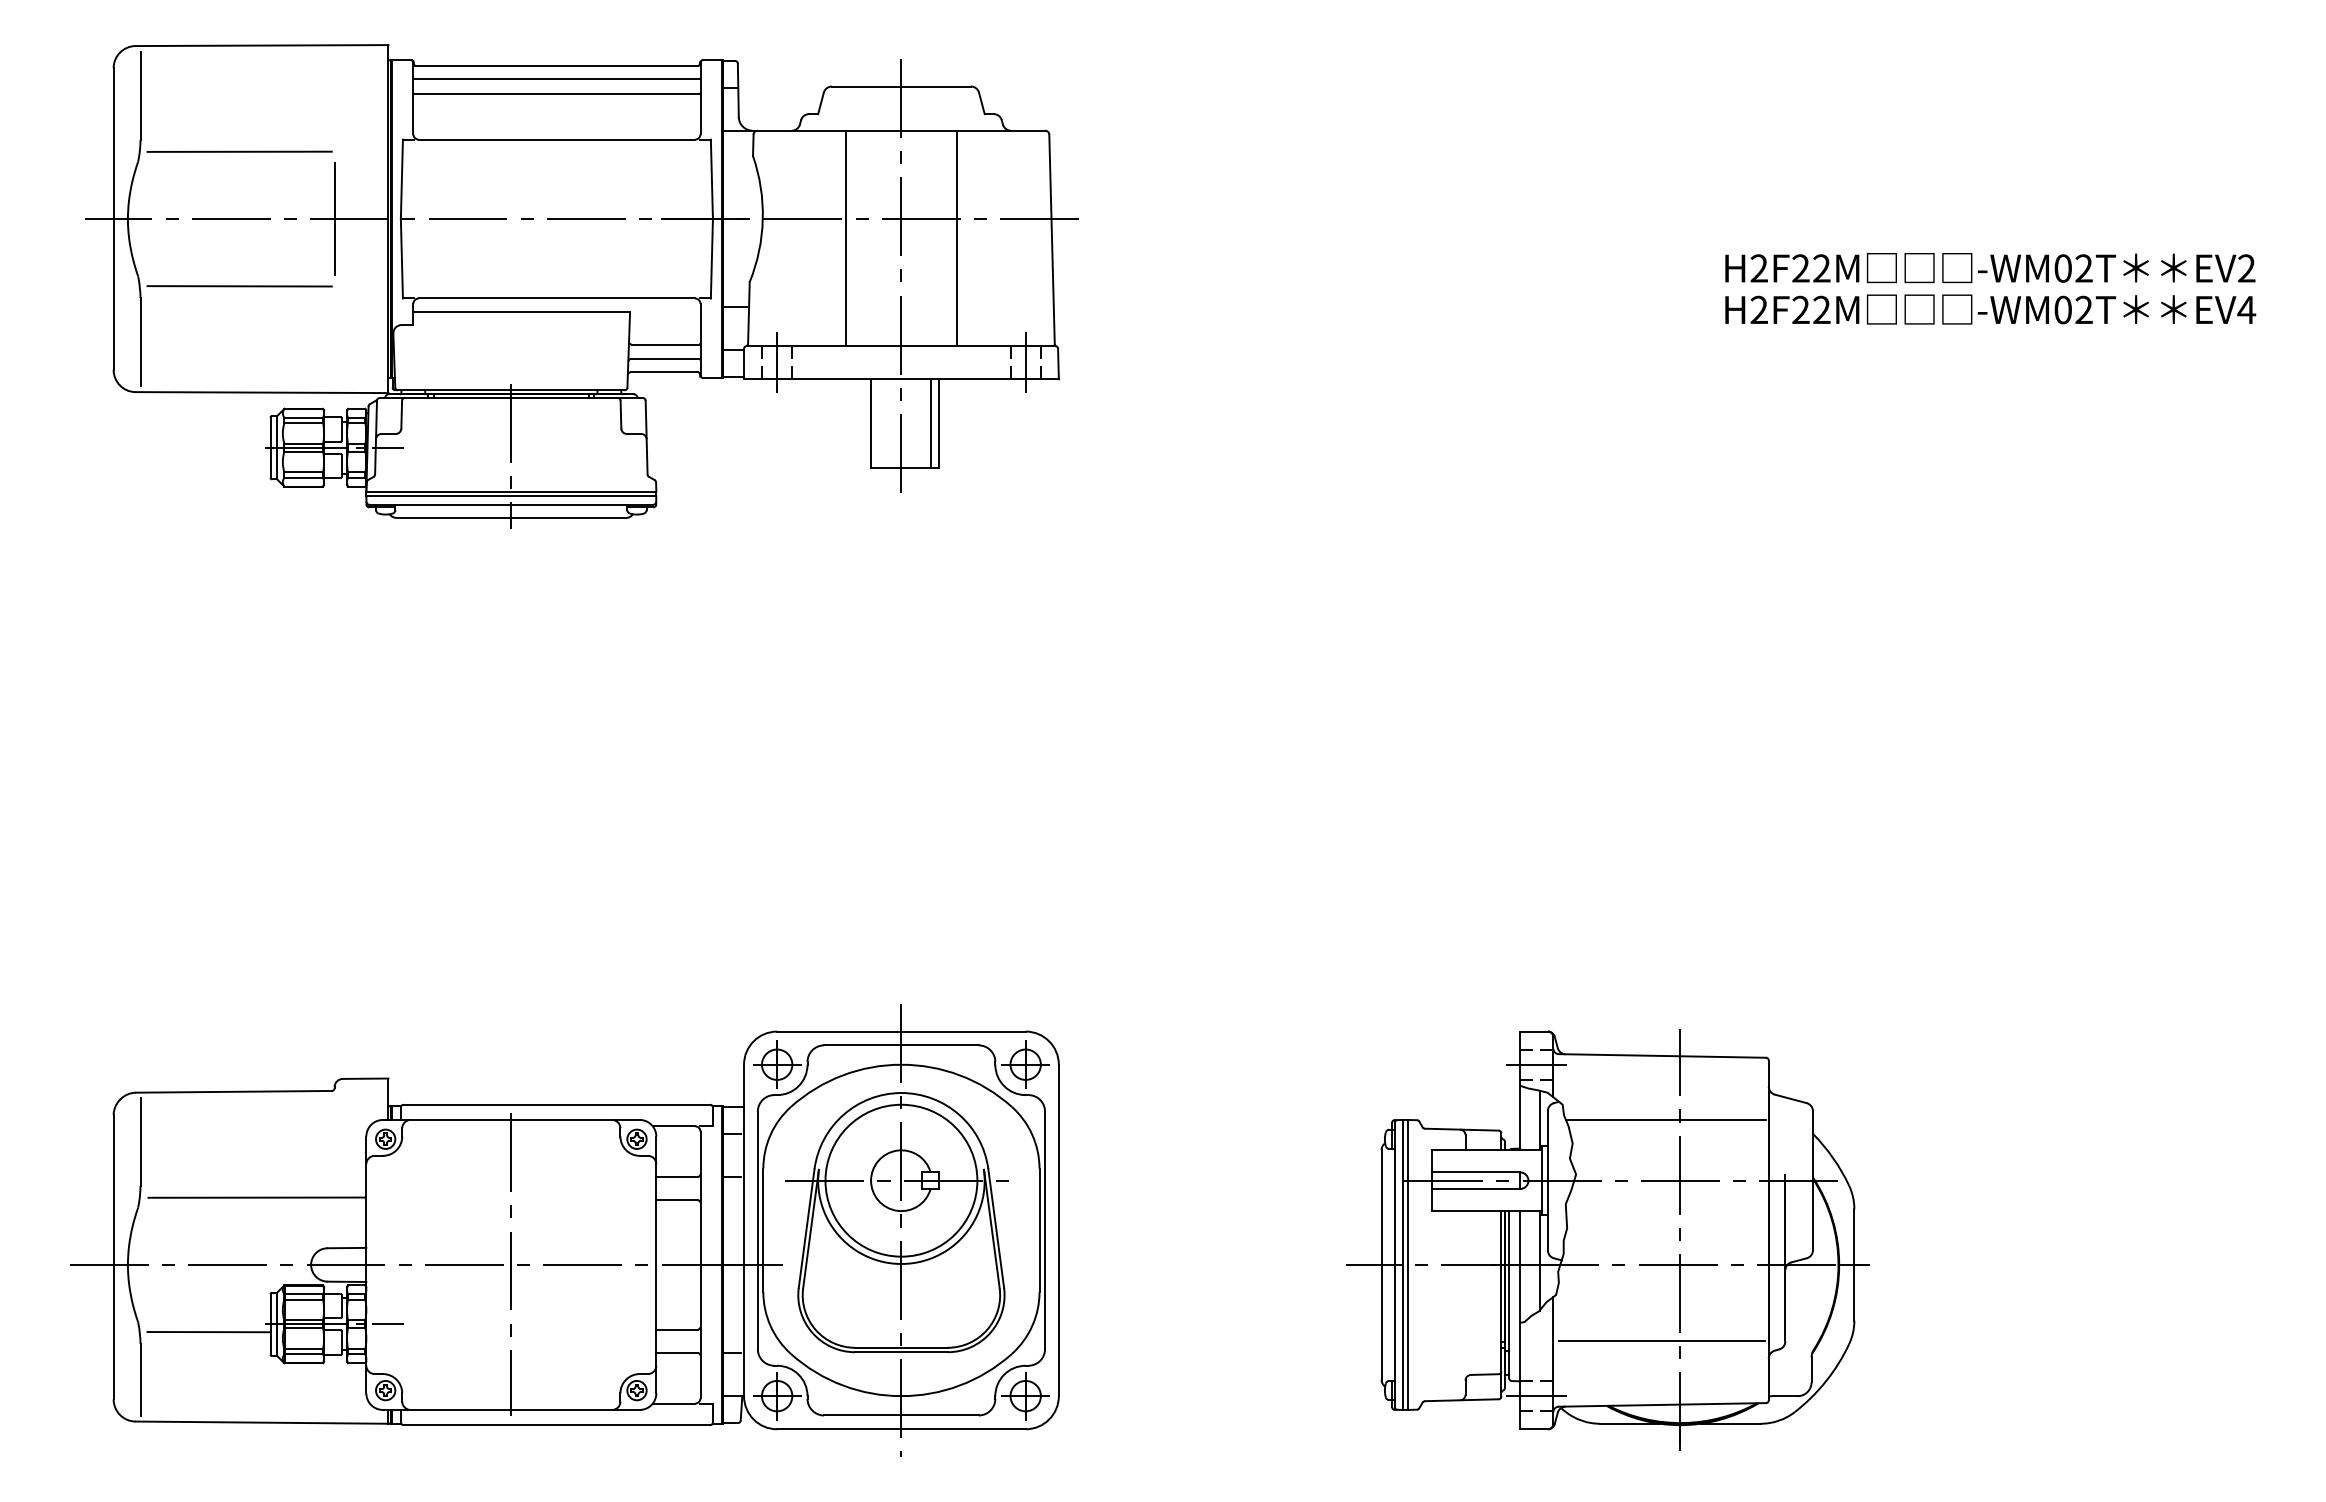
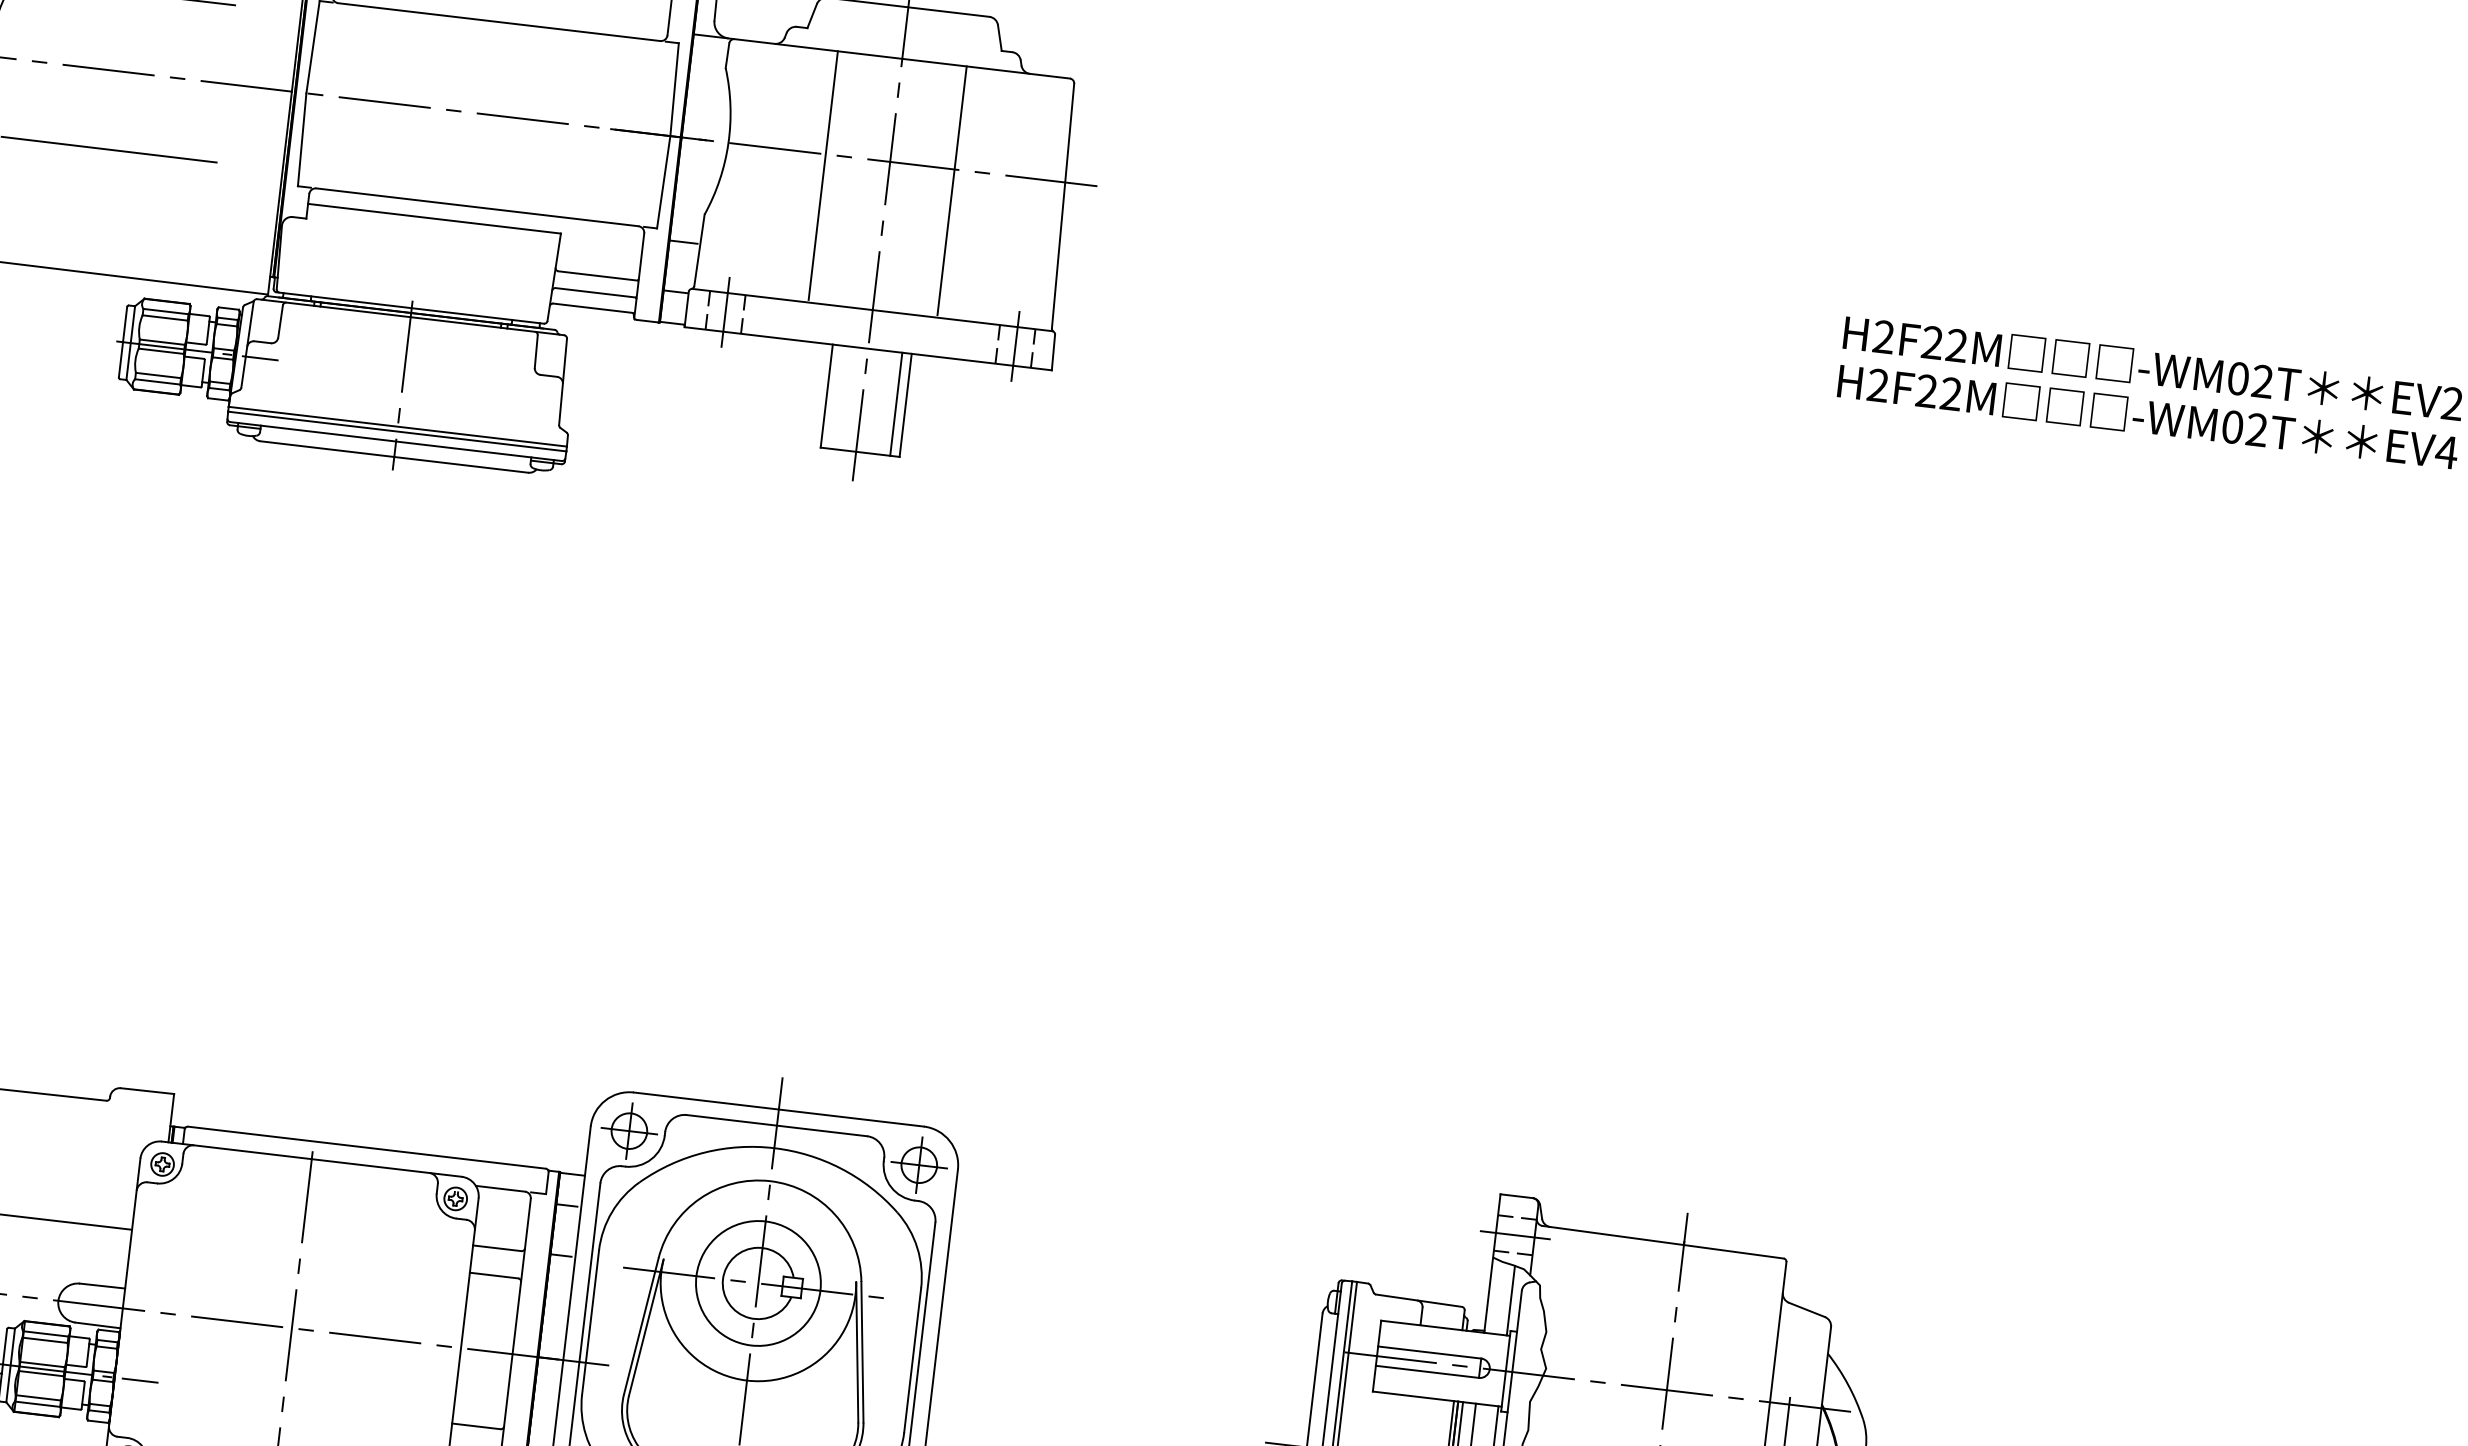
line: (334, 218) -> (229, 83), removed
line: (1665, 1119) -> (1657, 1316), removed
circle: (901, 1180) -> (758, 1283), size x0.7

